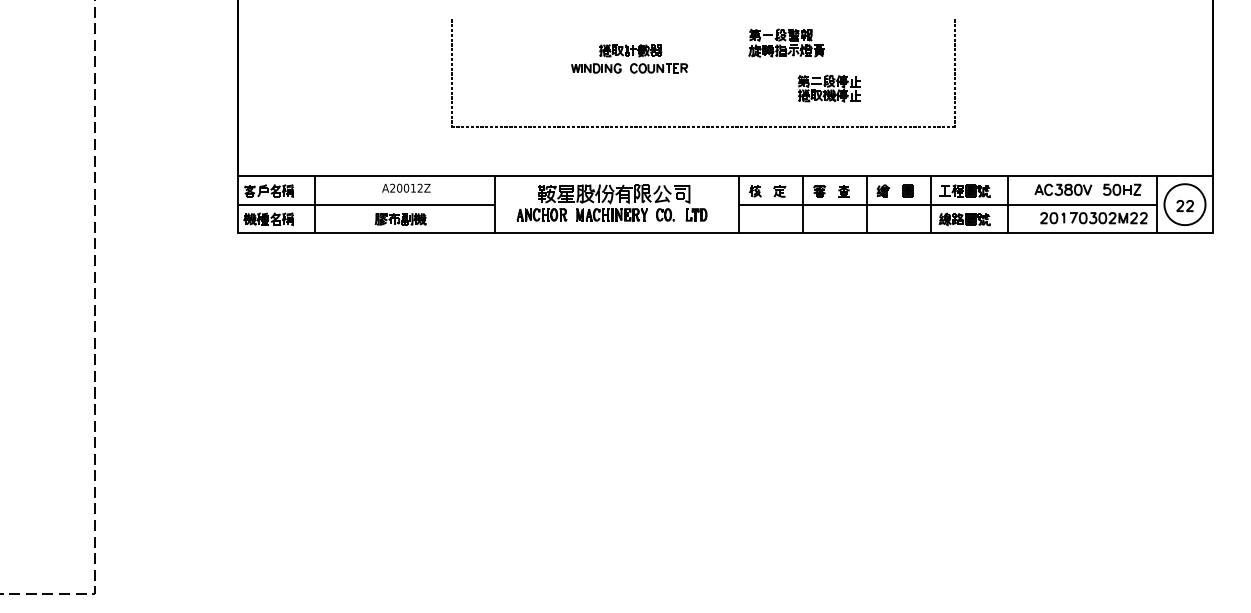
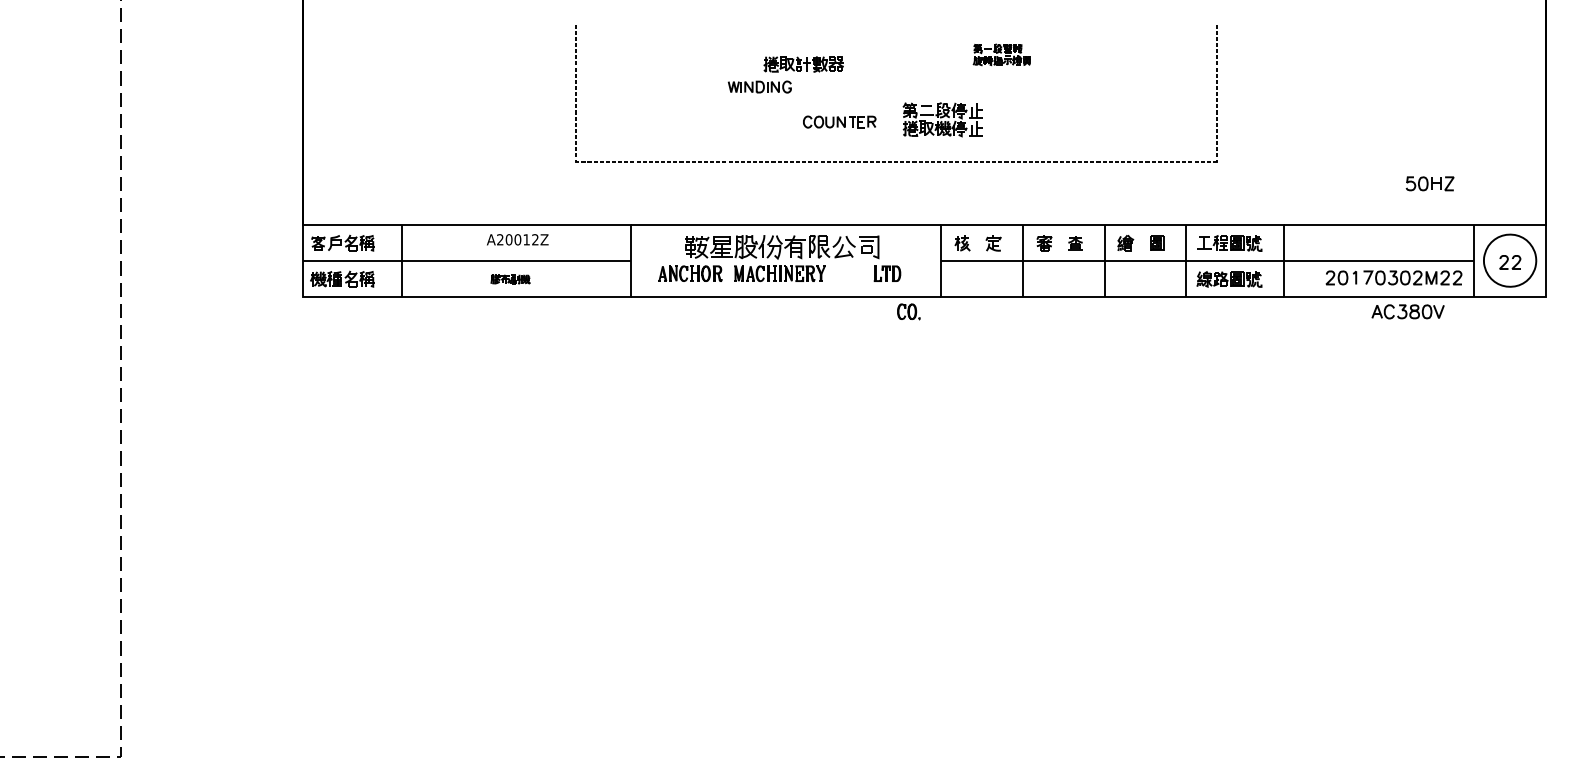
part: (785, 42) -> (1001, 54), size x0.6
part: (658, 67) -> (839, 121), moved
part: (829, 88) -> (942, 119), moved
part: (1062, 189) -> (1407, 311), moved
part: (1121, 189) -> (1429, 183), moved
part: (665, 214) -> (908, 311), moved
part: (400, 219) -> (510, 279), size x0.6

